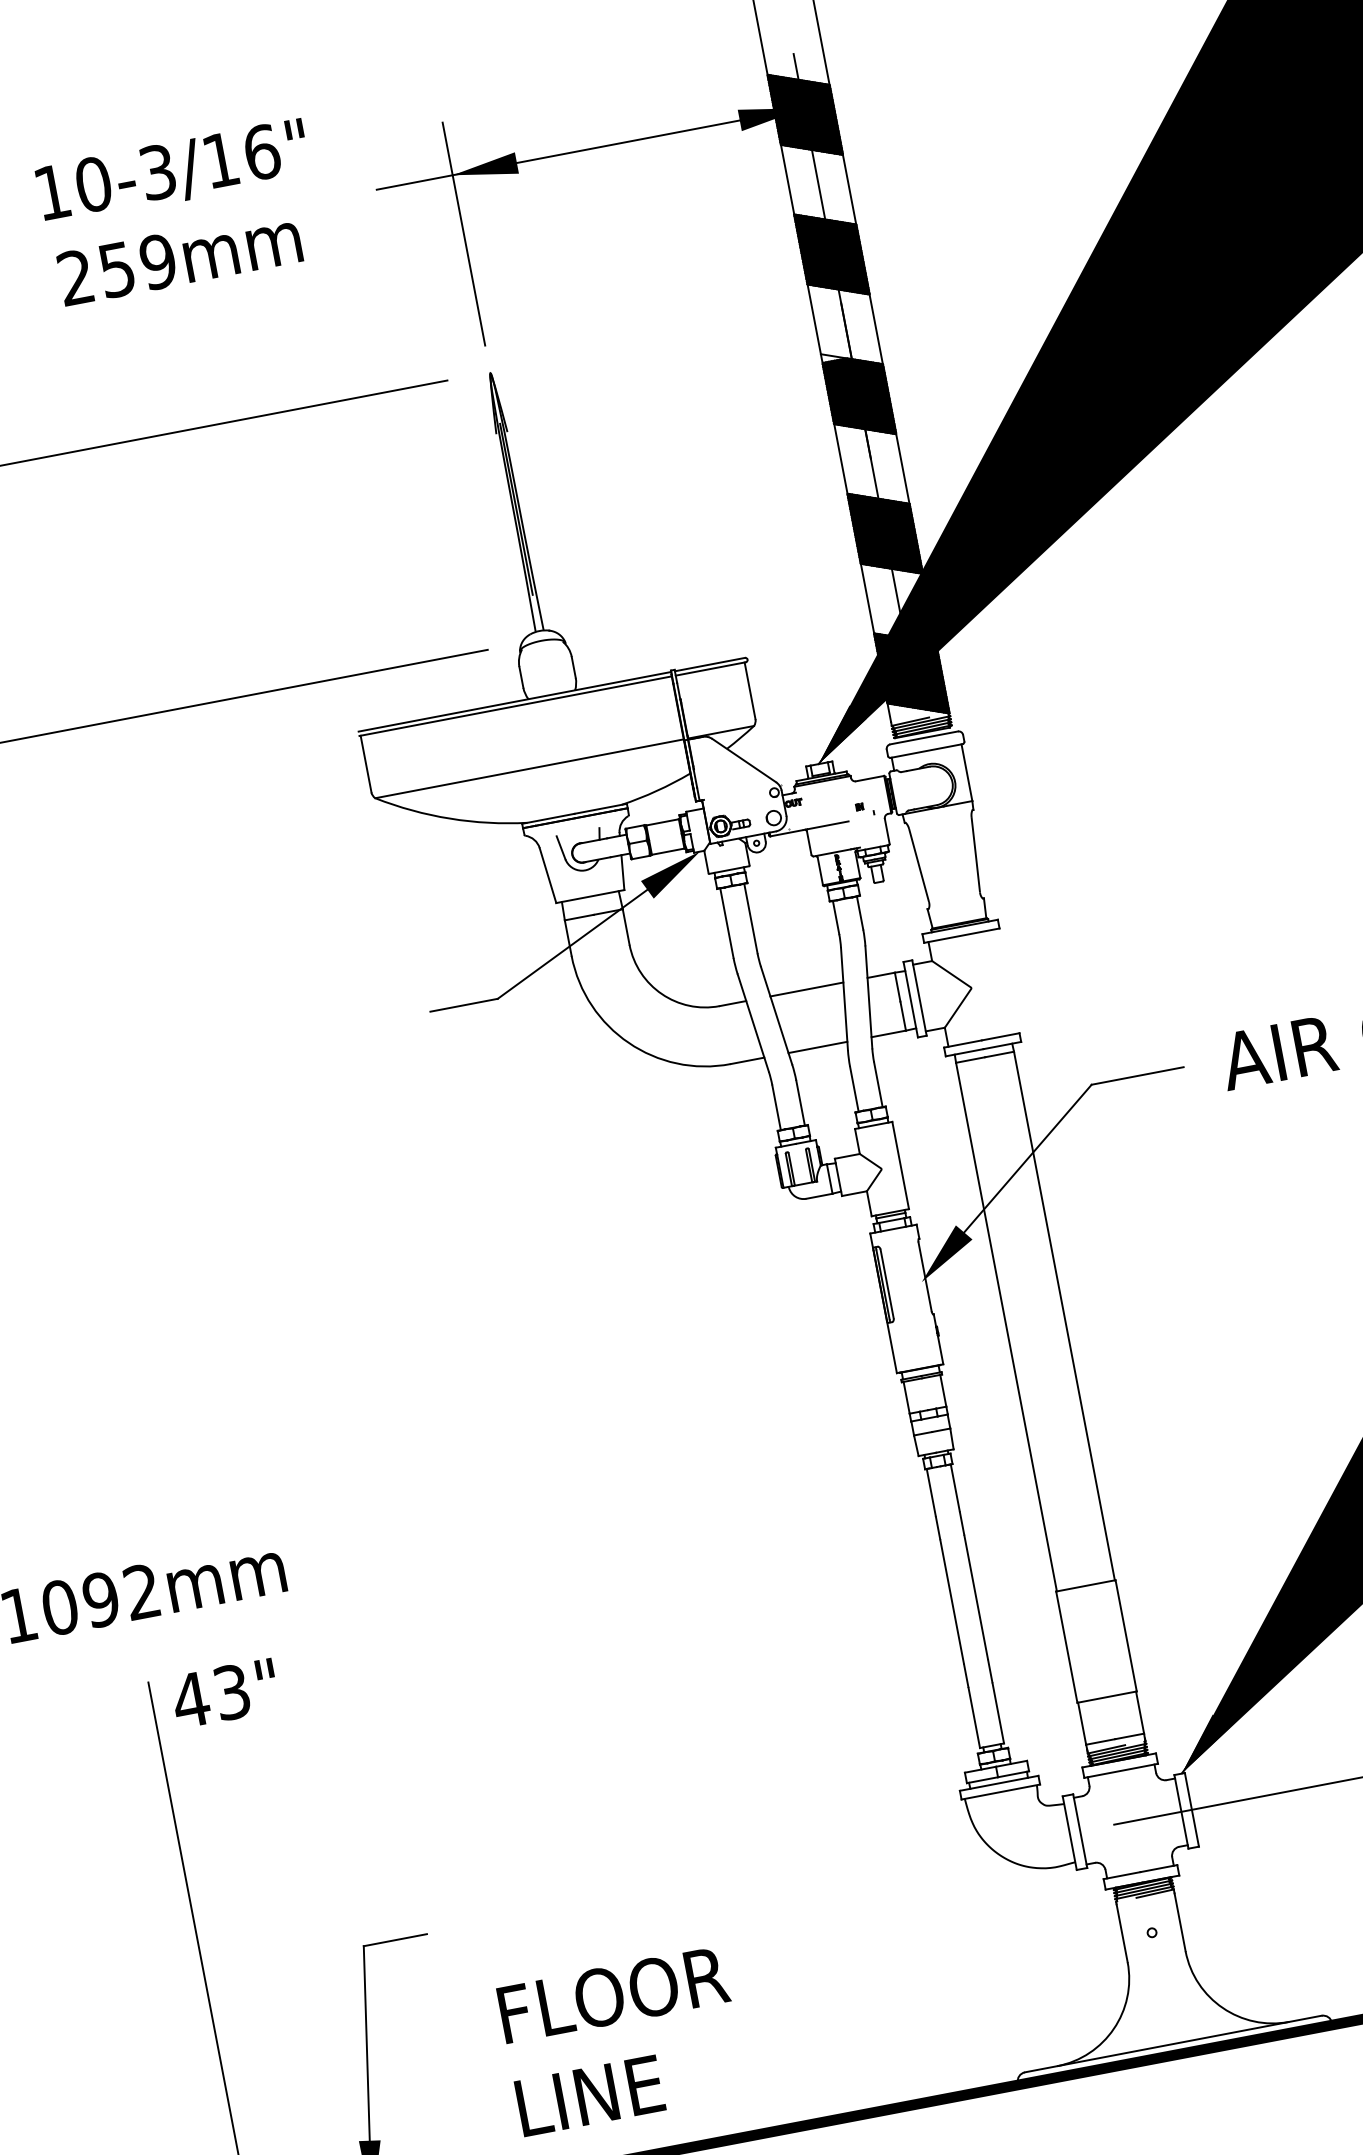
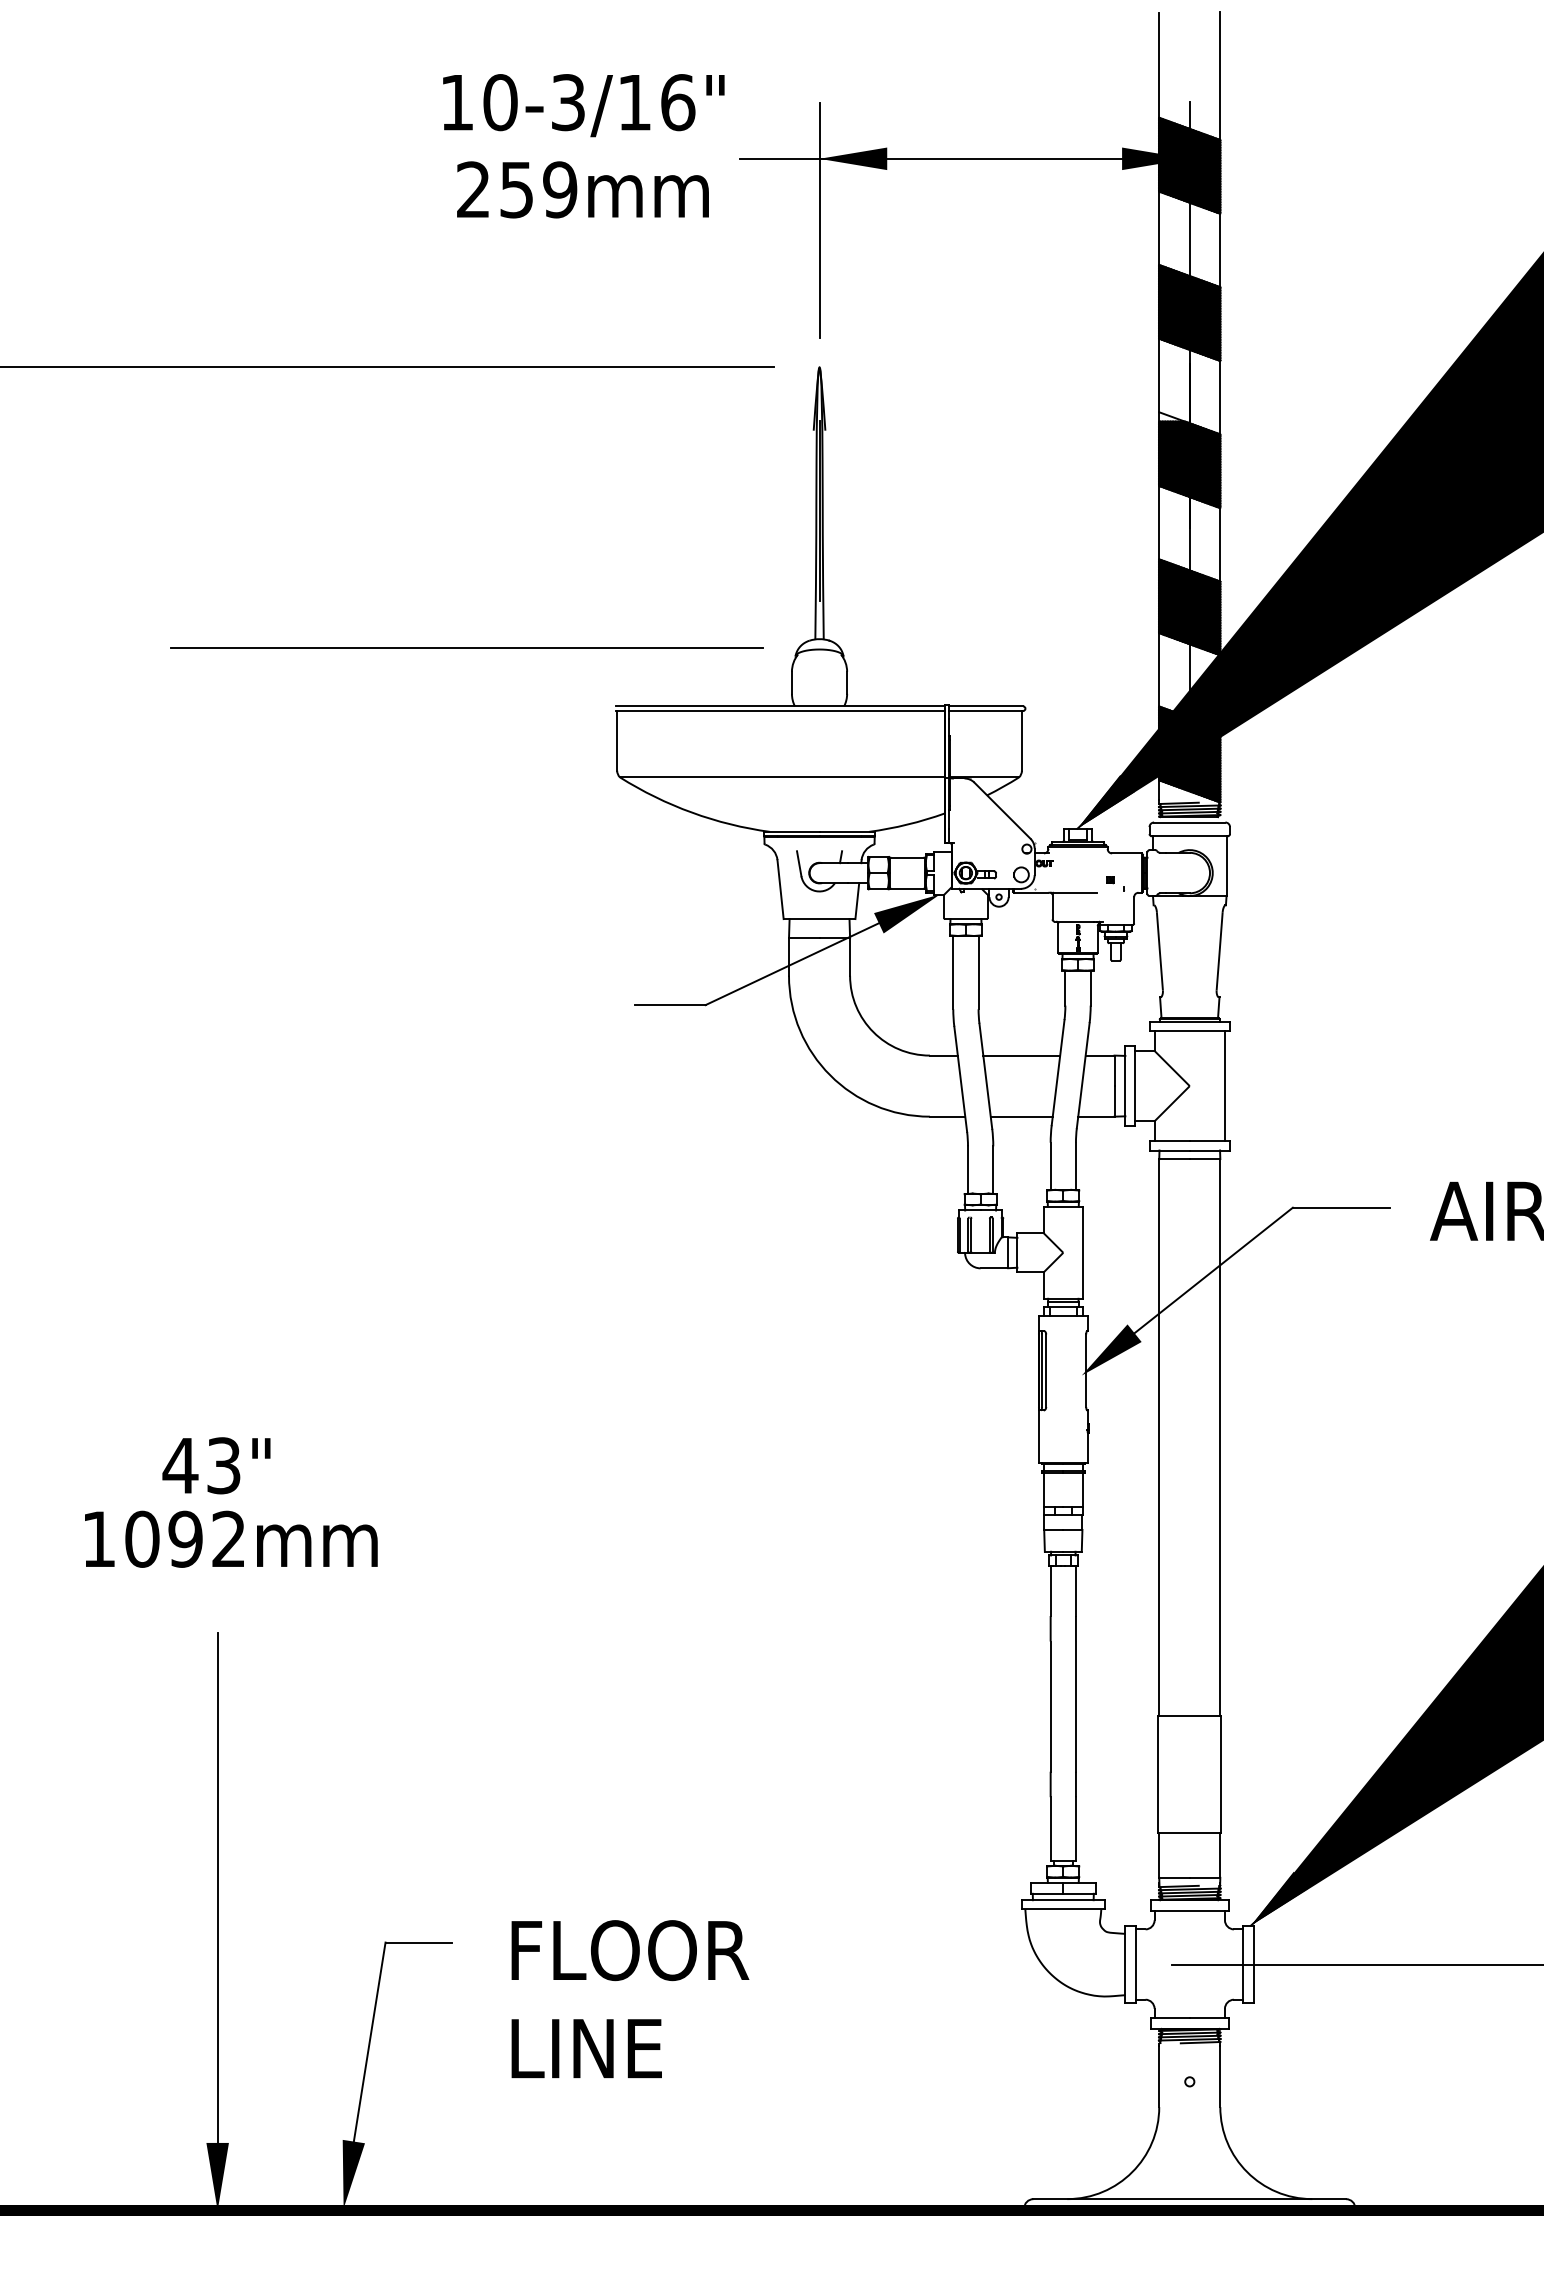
text: (172, 172) -> (583, 105), moved
text: (179, 257) -> (582, 189), moved
line: (1004, 981) -> (1224, 1085), added
text: (225, 1693) -> (216, 1465), moved
text: (622, 2041) -> (630, 1999), moved

